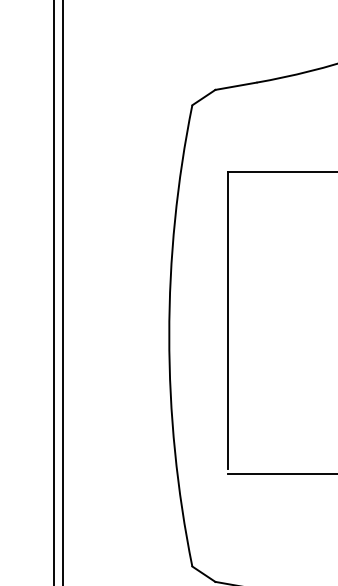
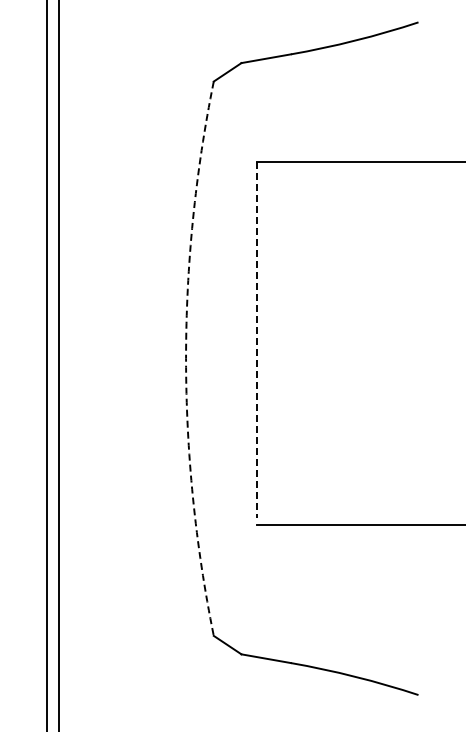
line: (228, 320) -> (257, 340), solid -> dashed
arc: (169, 335) -> (186, 358), solid -> dashed

